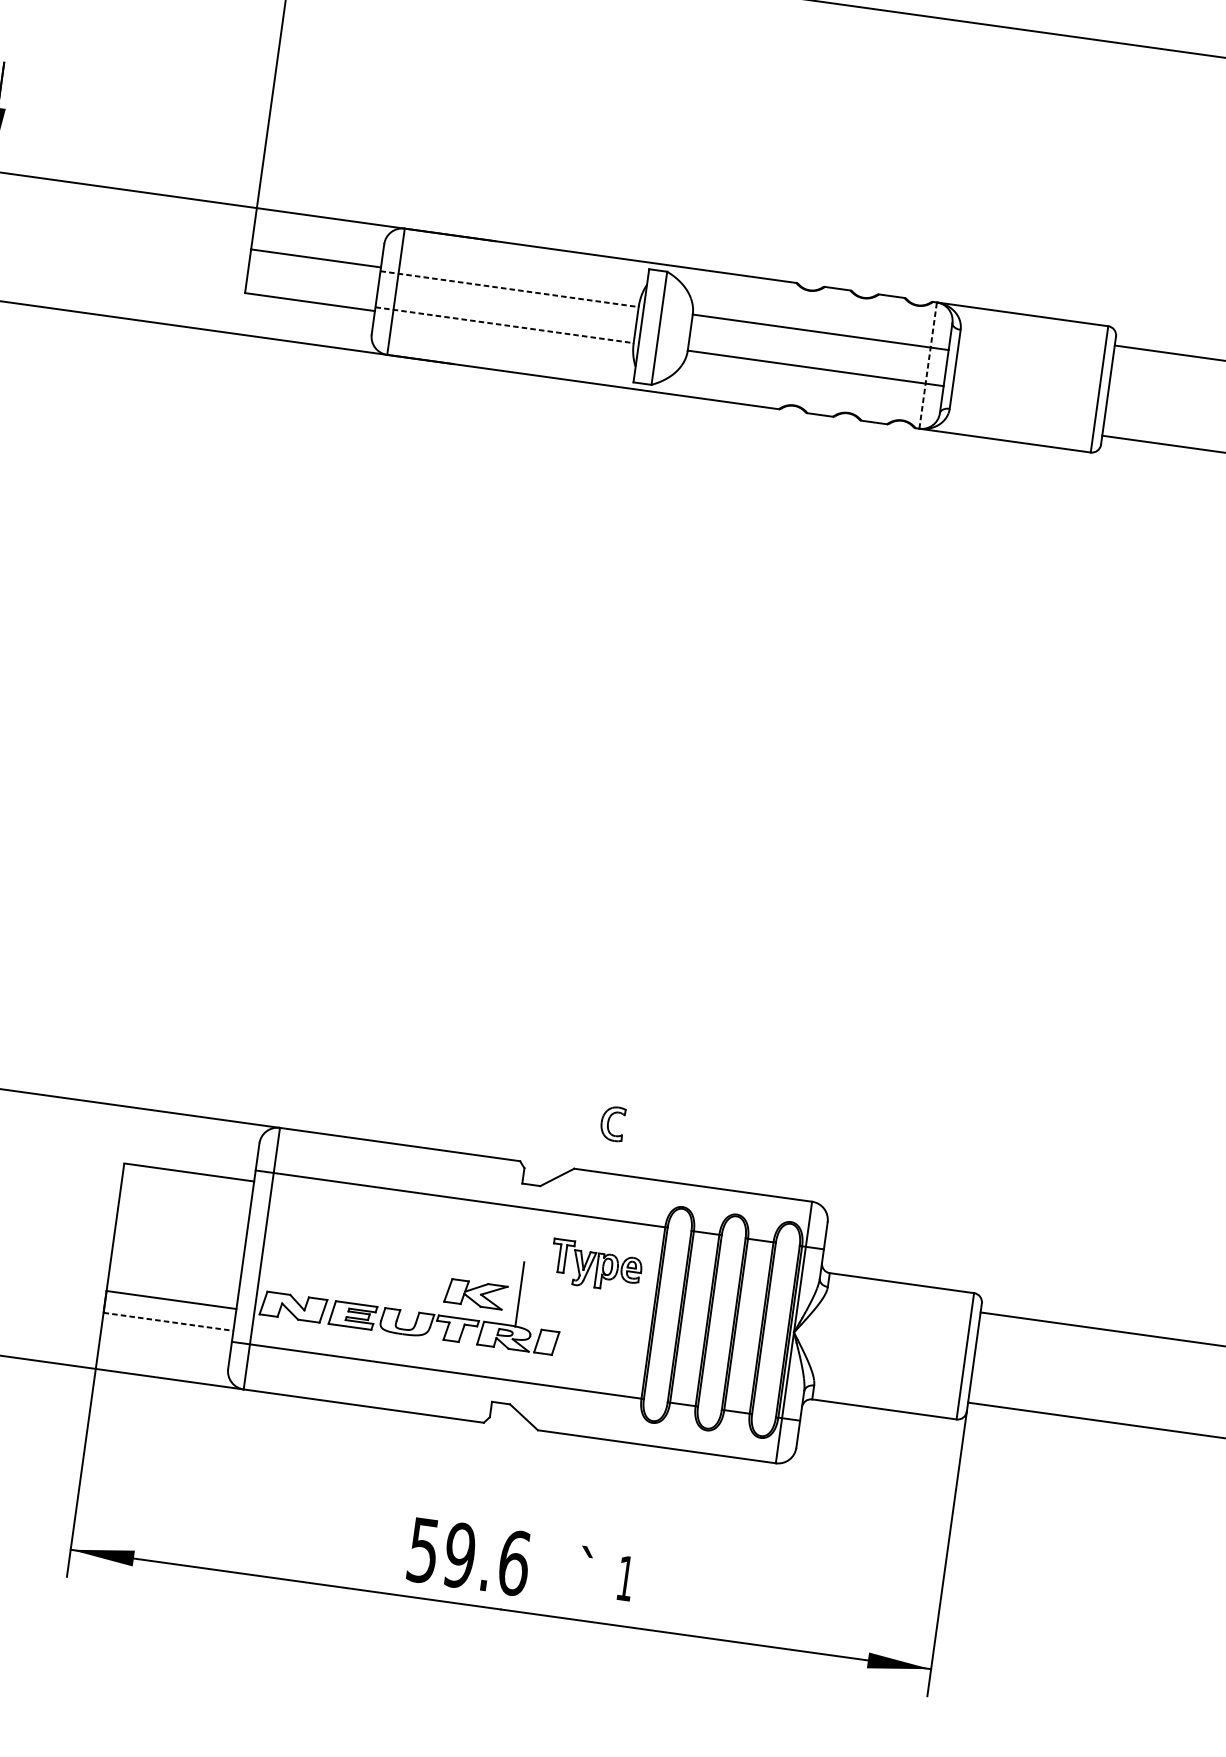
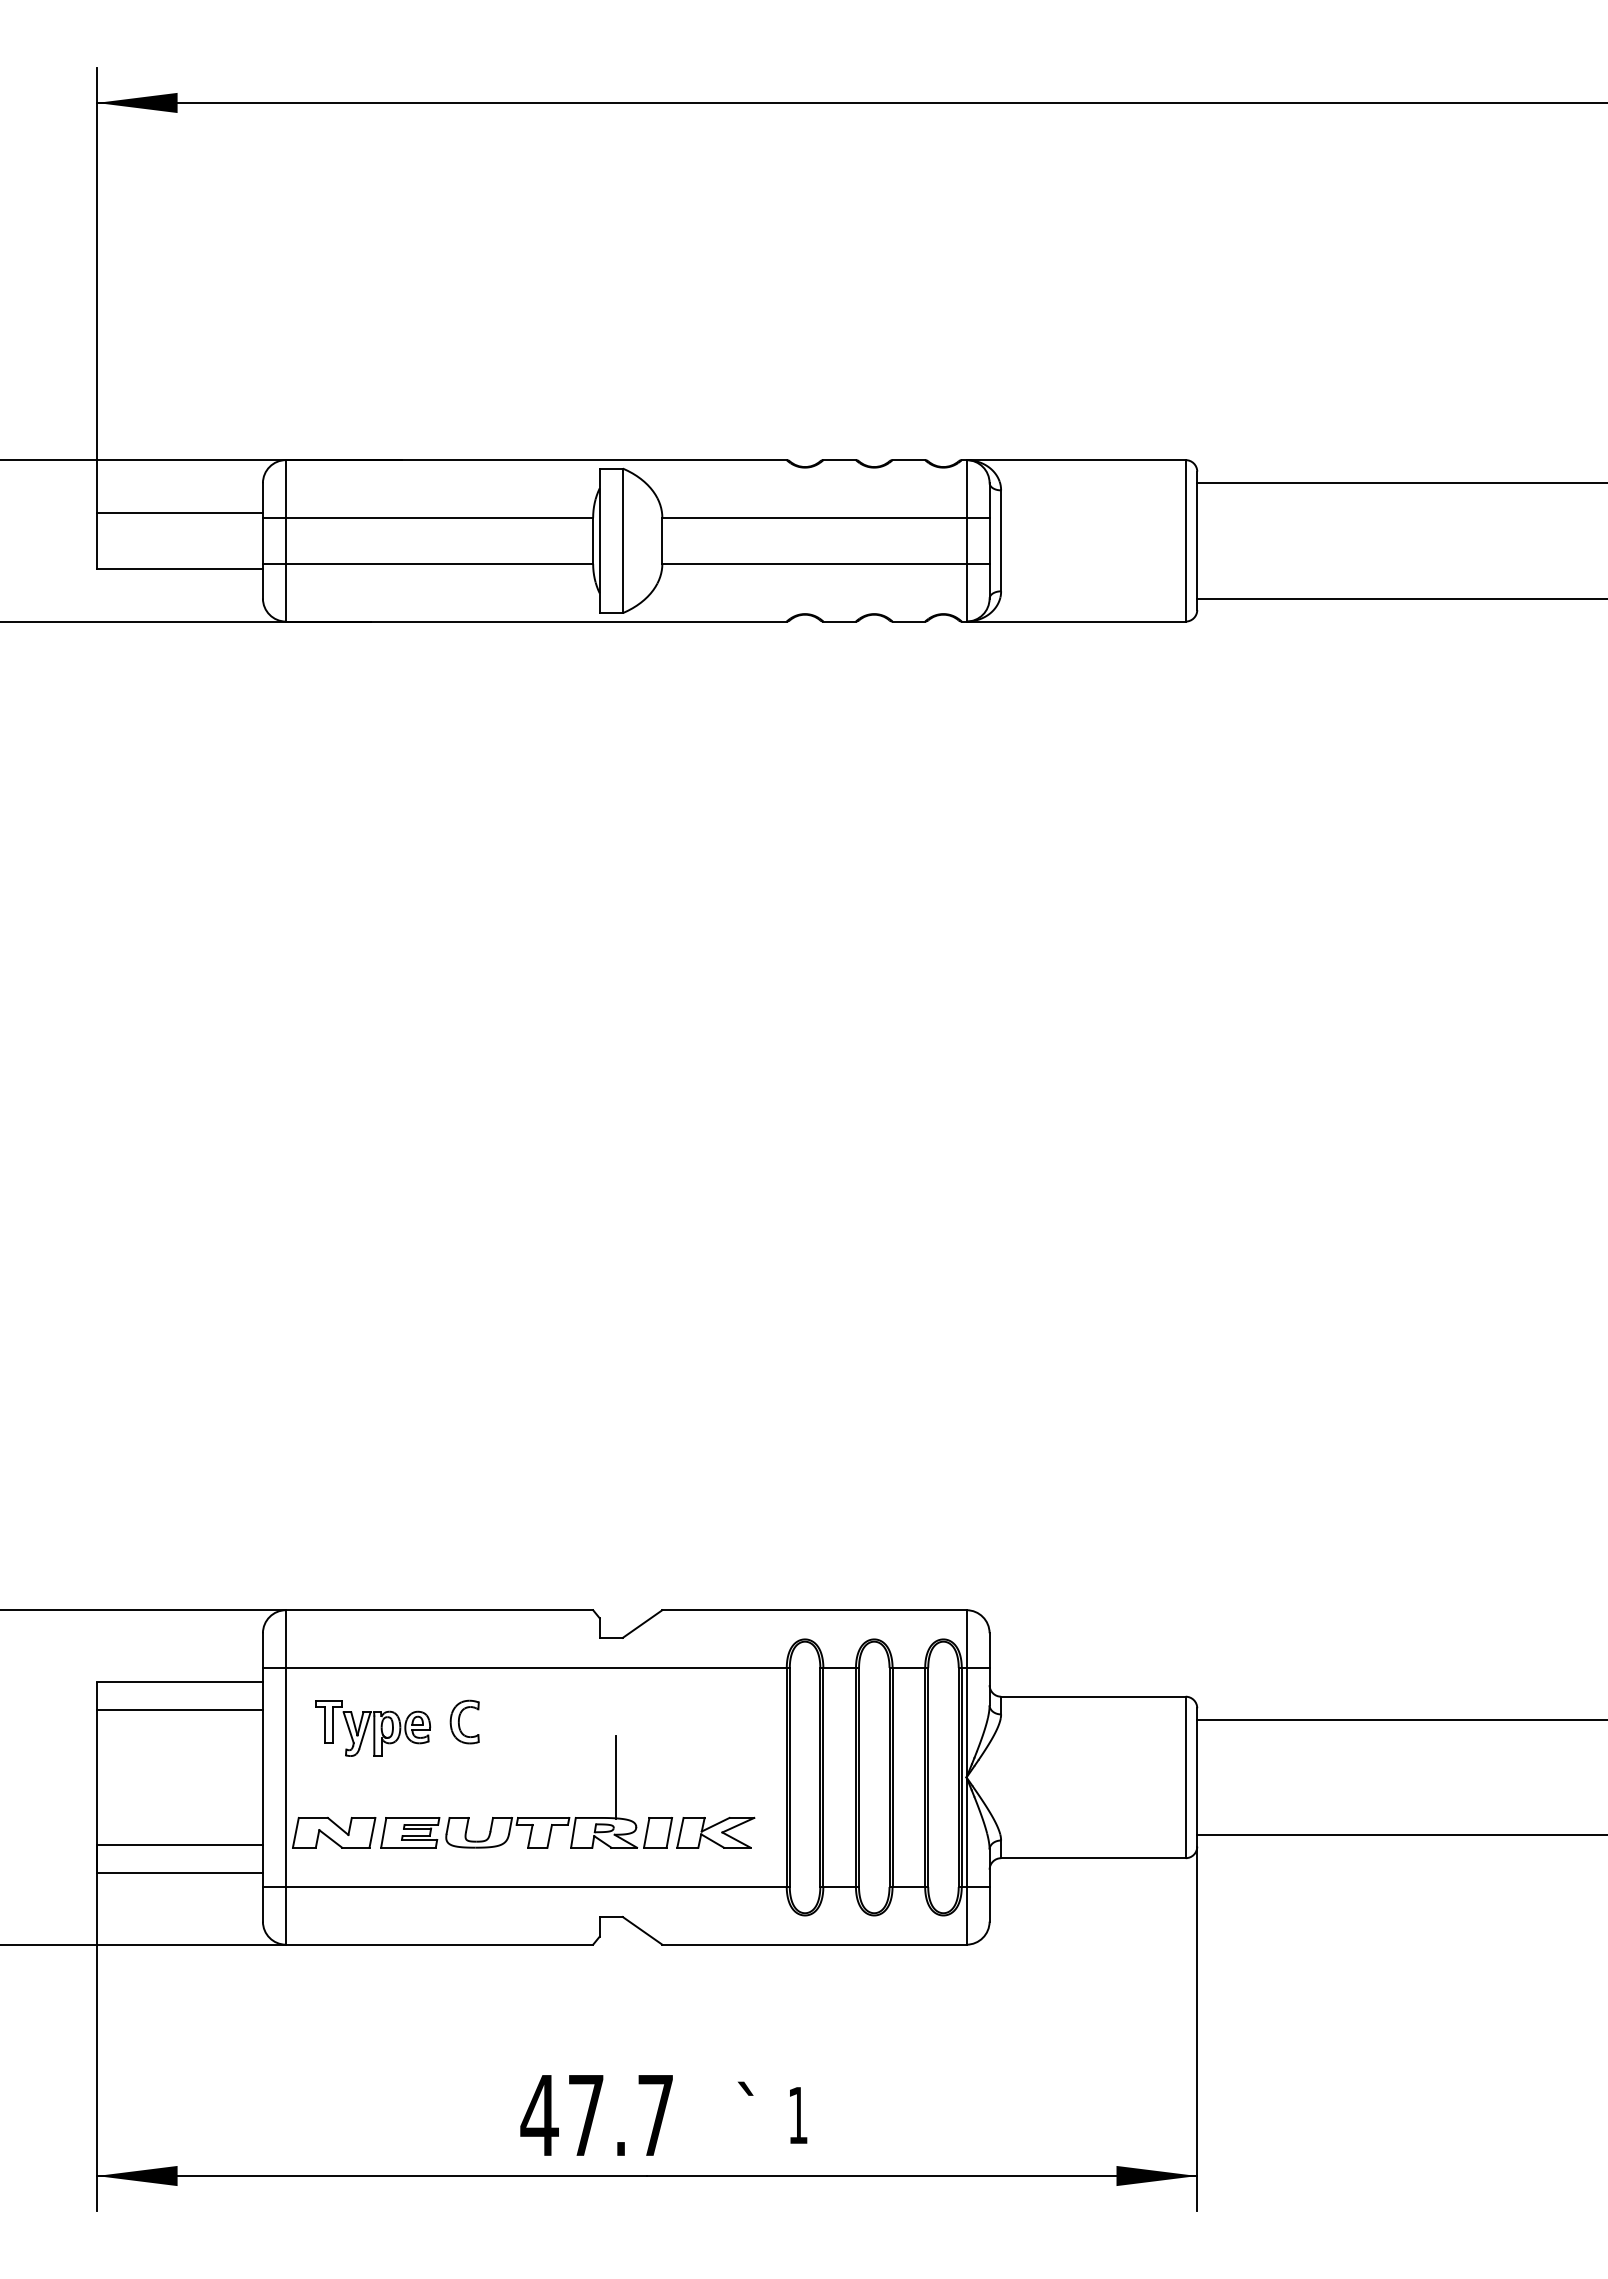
line: (509, 288) -> (428, 517), dashed -> solid
line: (504, 324) -> (428, 563), dashed -> solid
line: (928, 365) -> (966, 540), dashed -> solid
part: (612, 1123) -> (464, 1721), moved
line: (185, 1193) -> (179, 1709), added
part: (596, 1266) -> (373, 1728), moved
part: (475, 1293) -> (715, 1832), moved
line: (169, 1321) -> (180, 1872), dashed -> solid
text: (468, 1556) -> (597, 2115), 59.6 -> 47.7

